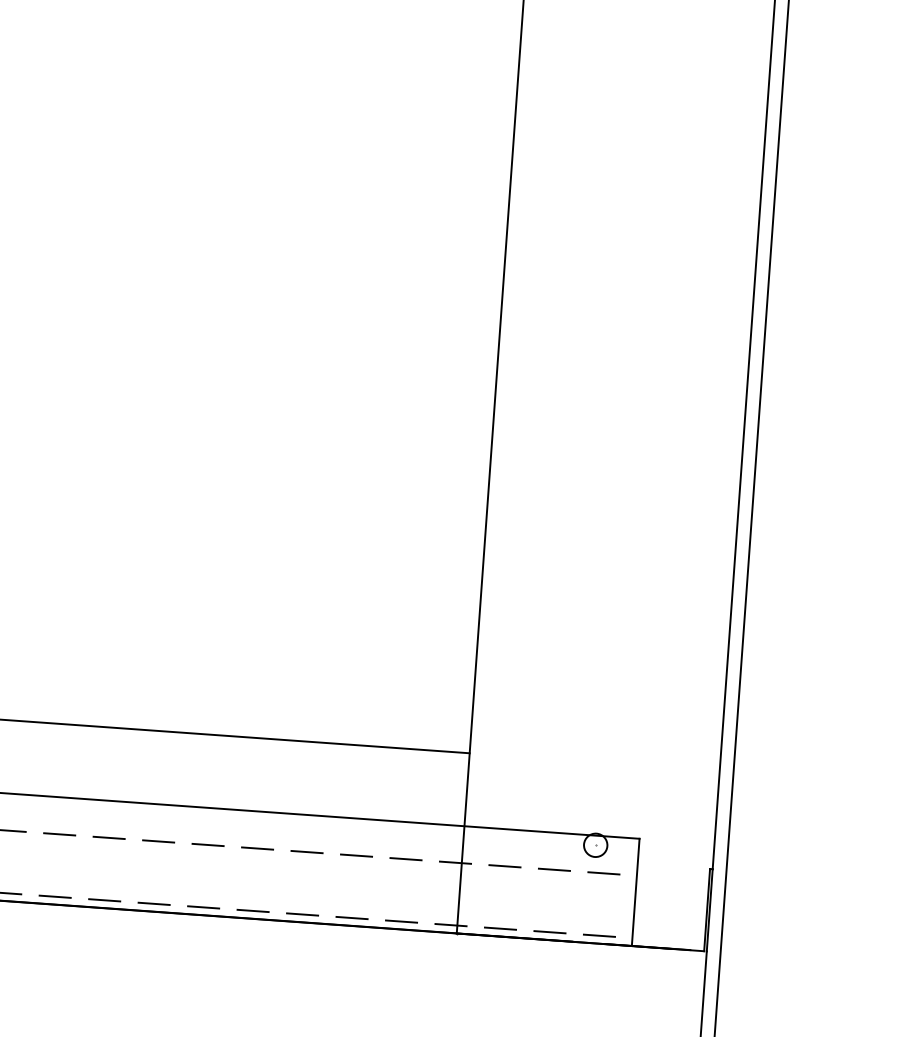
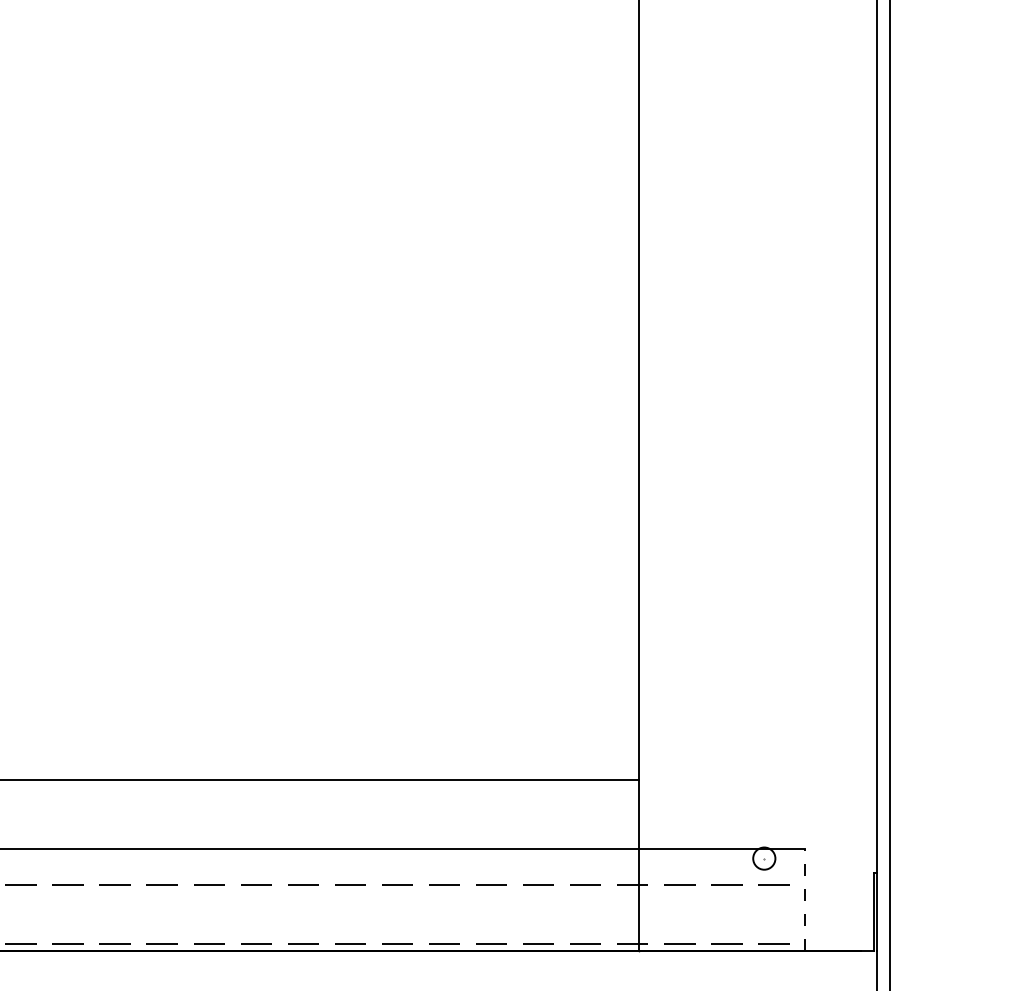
line: (635, 891) -> (805, 899), solid -> dashed

